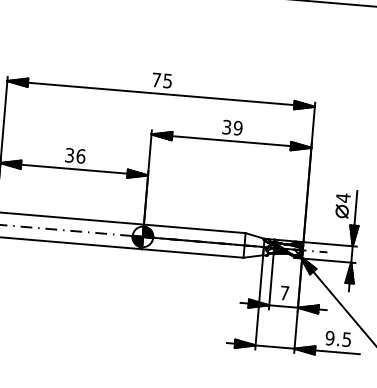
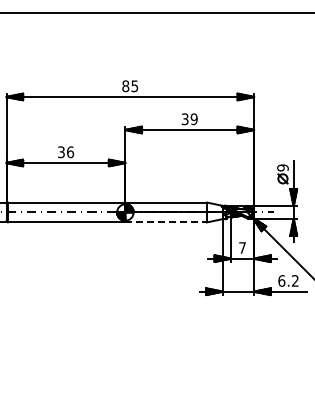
text: (156, 80) -> (125, 86), 75 -> 85
text: (342, 197) -> (282, 167), 4 -> 9
line: (192, 253) -> (166, 222), solid -> dashed
text: (338, 338) -> (288, 280), 9.5 -> 6.2

